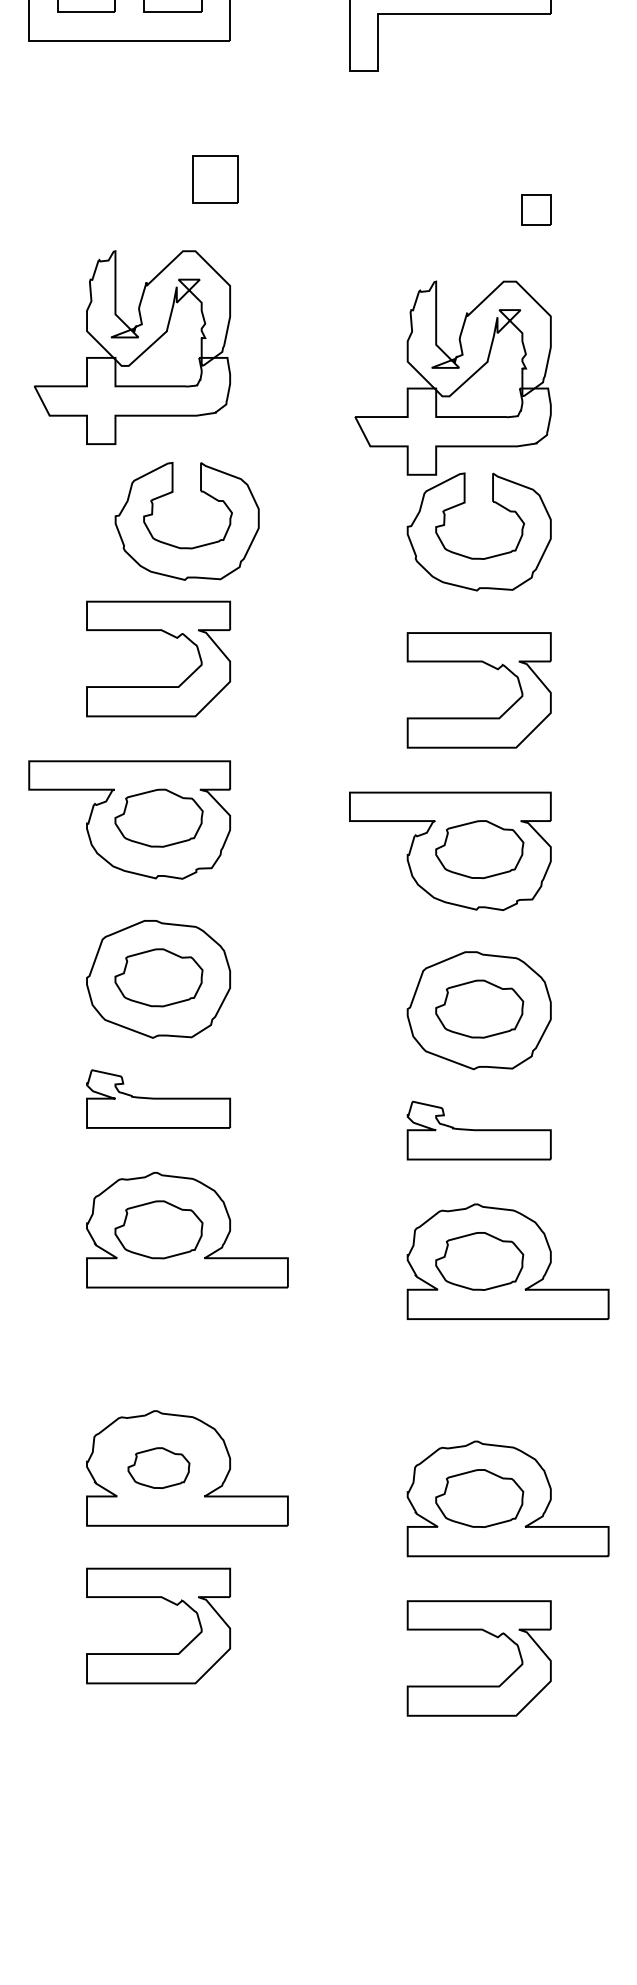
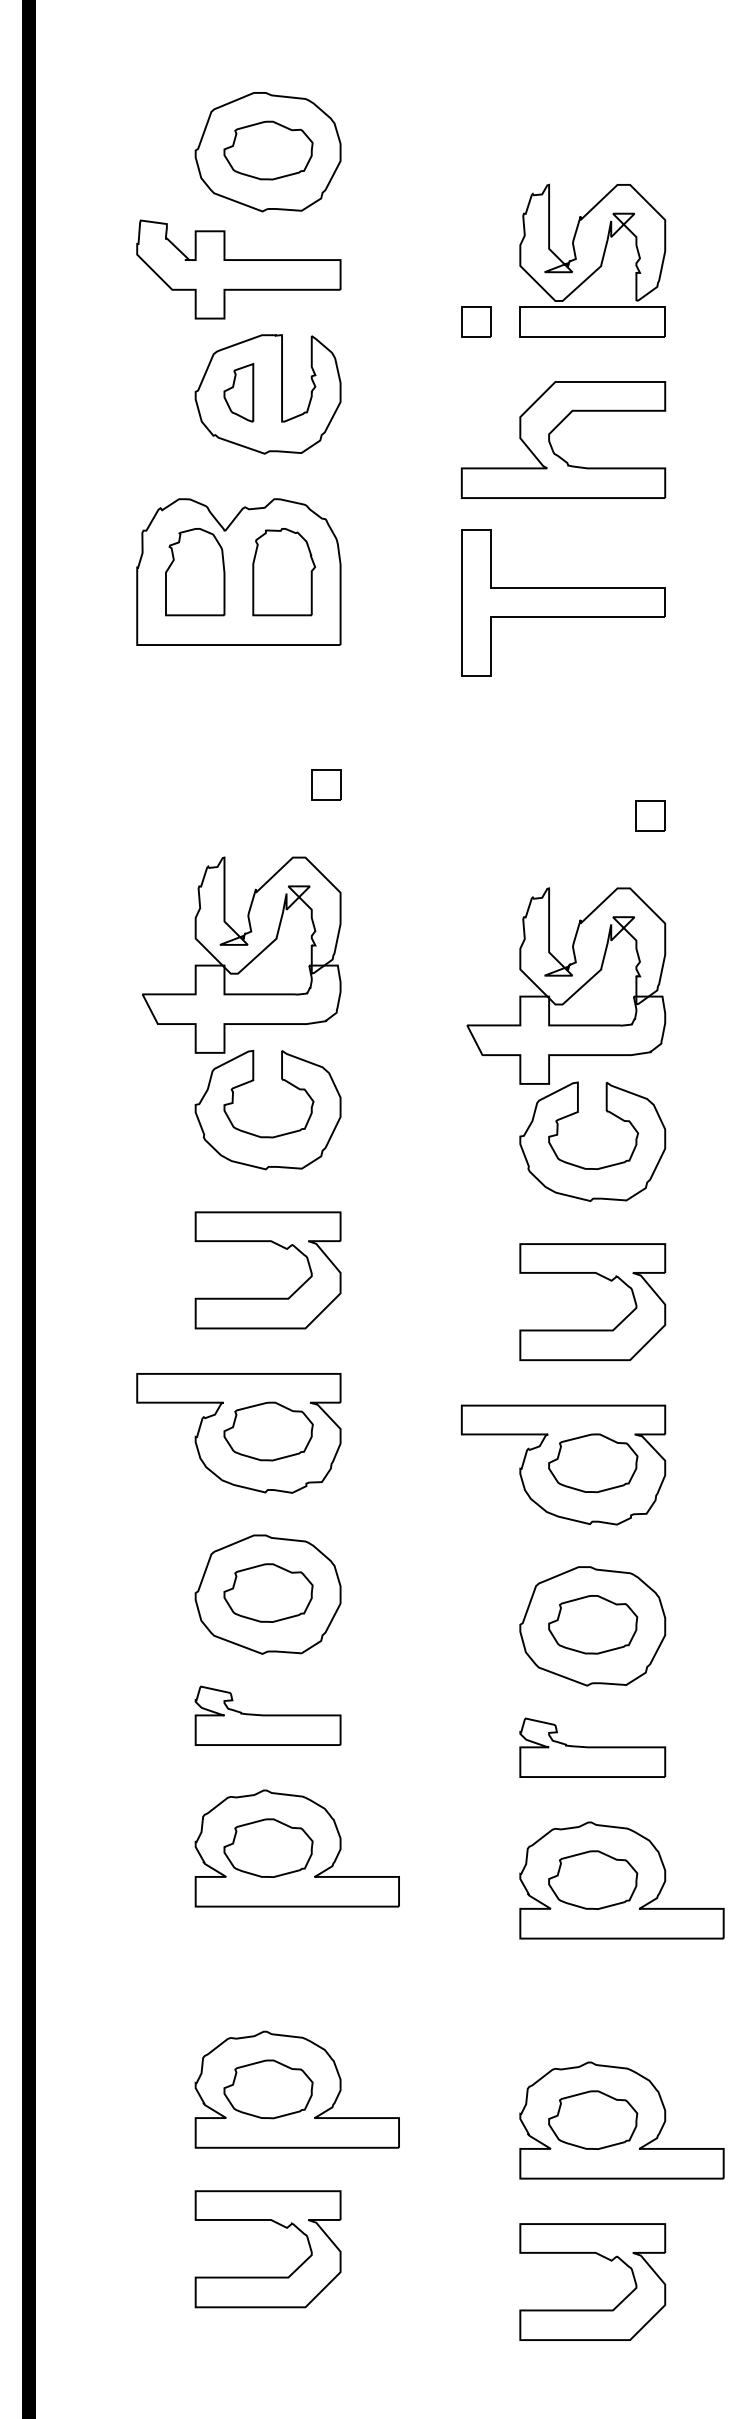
part: (216, 179) -> (326, 784), size x0.62
part: (186, 547) -> (267, 1136), moved
part: (158, 1468) -> (268, 2089), size x1.43

